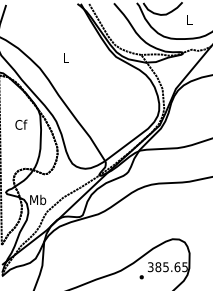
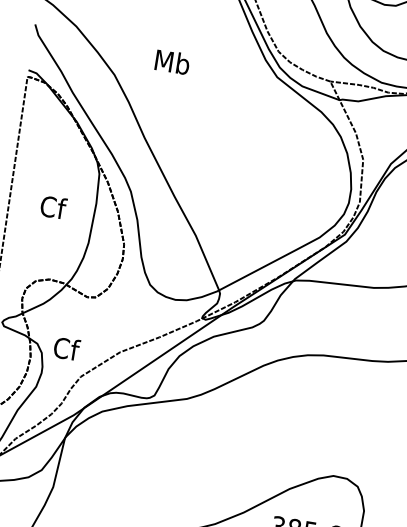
text: (66, 57) -> (173, 61), L -> Mb
text: (21, 124) -> (53, 206), moved
text: (38, 199) -> (67, 347), Mb -> Cf

